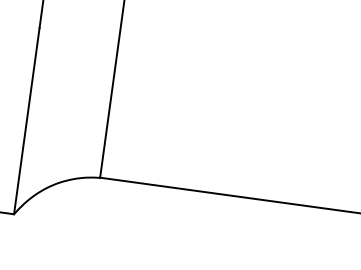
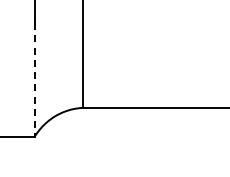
line: (26, 120) -> (34, 79), solid -> dashed

